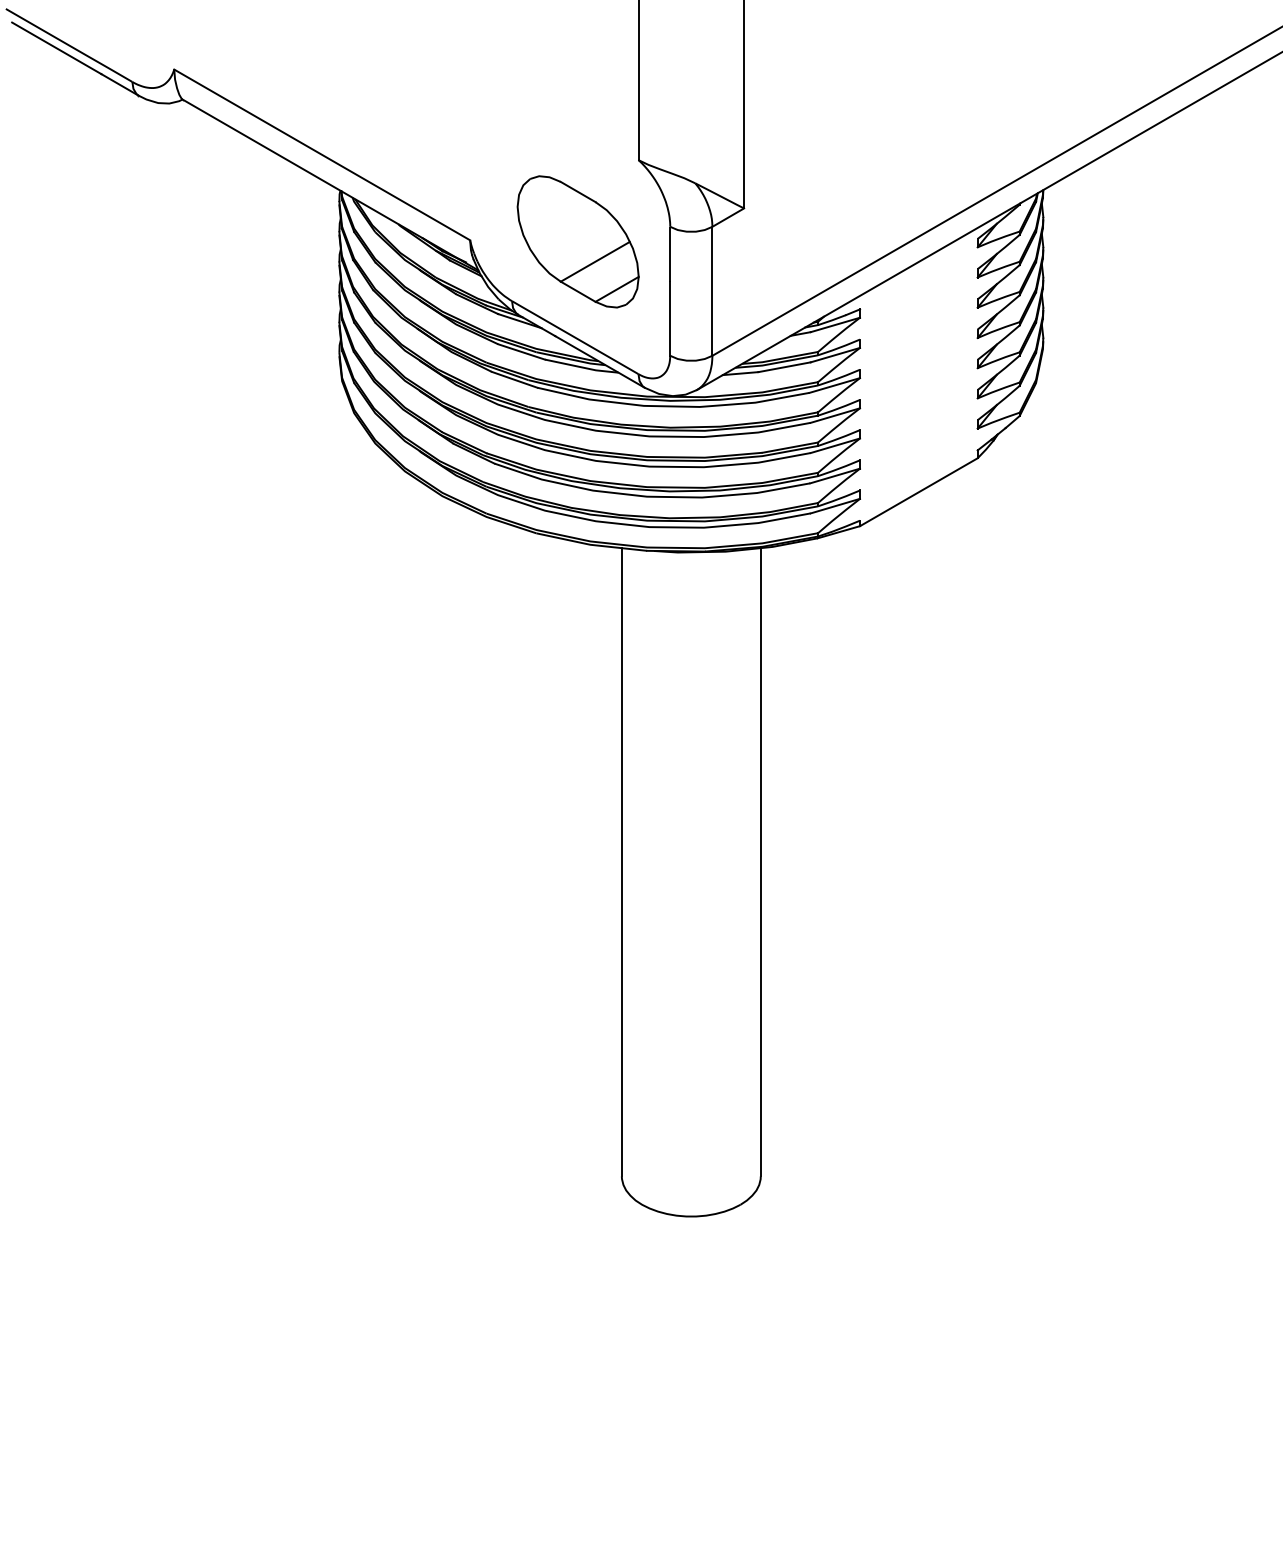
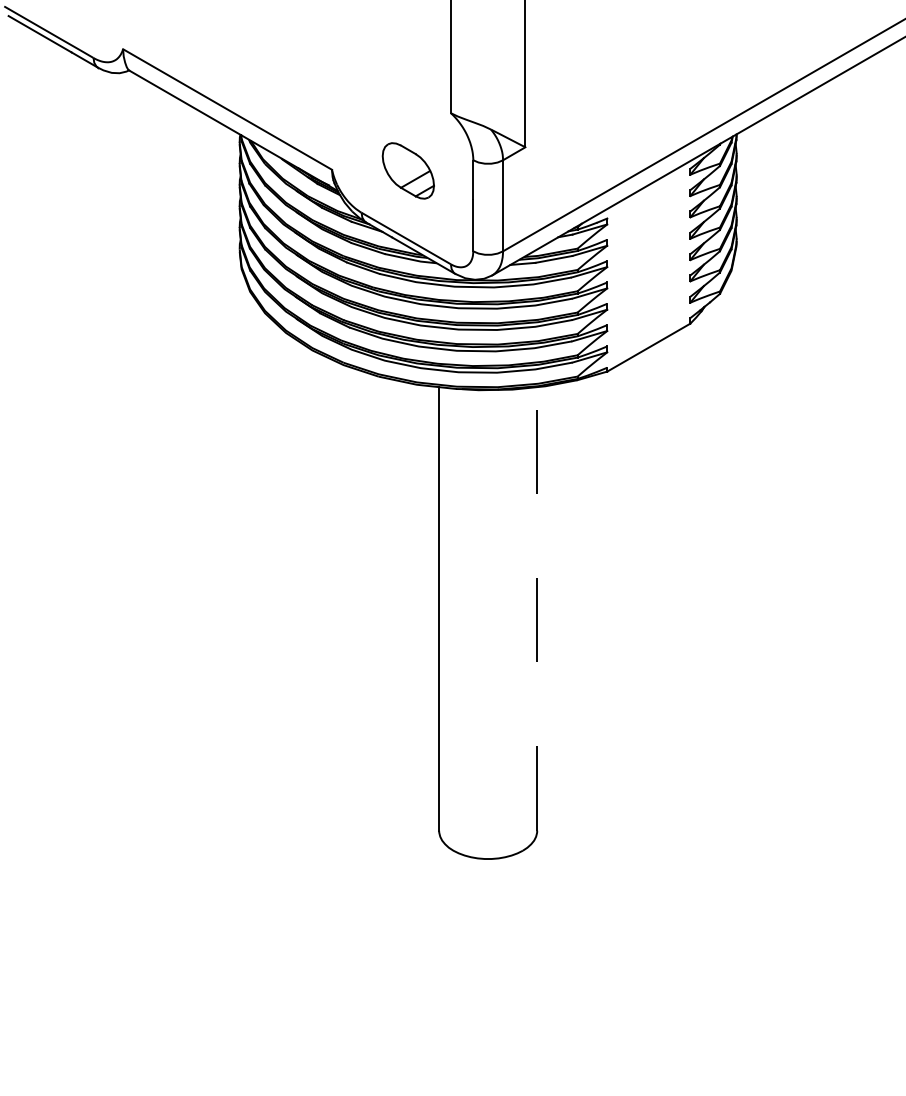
part: (578, 241) -> (408, 170), size x0.6
line: (761, 861) -> (537, 608), solid -> dashed

